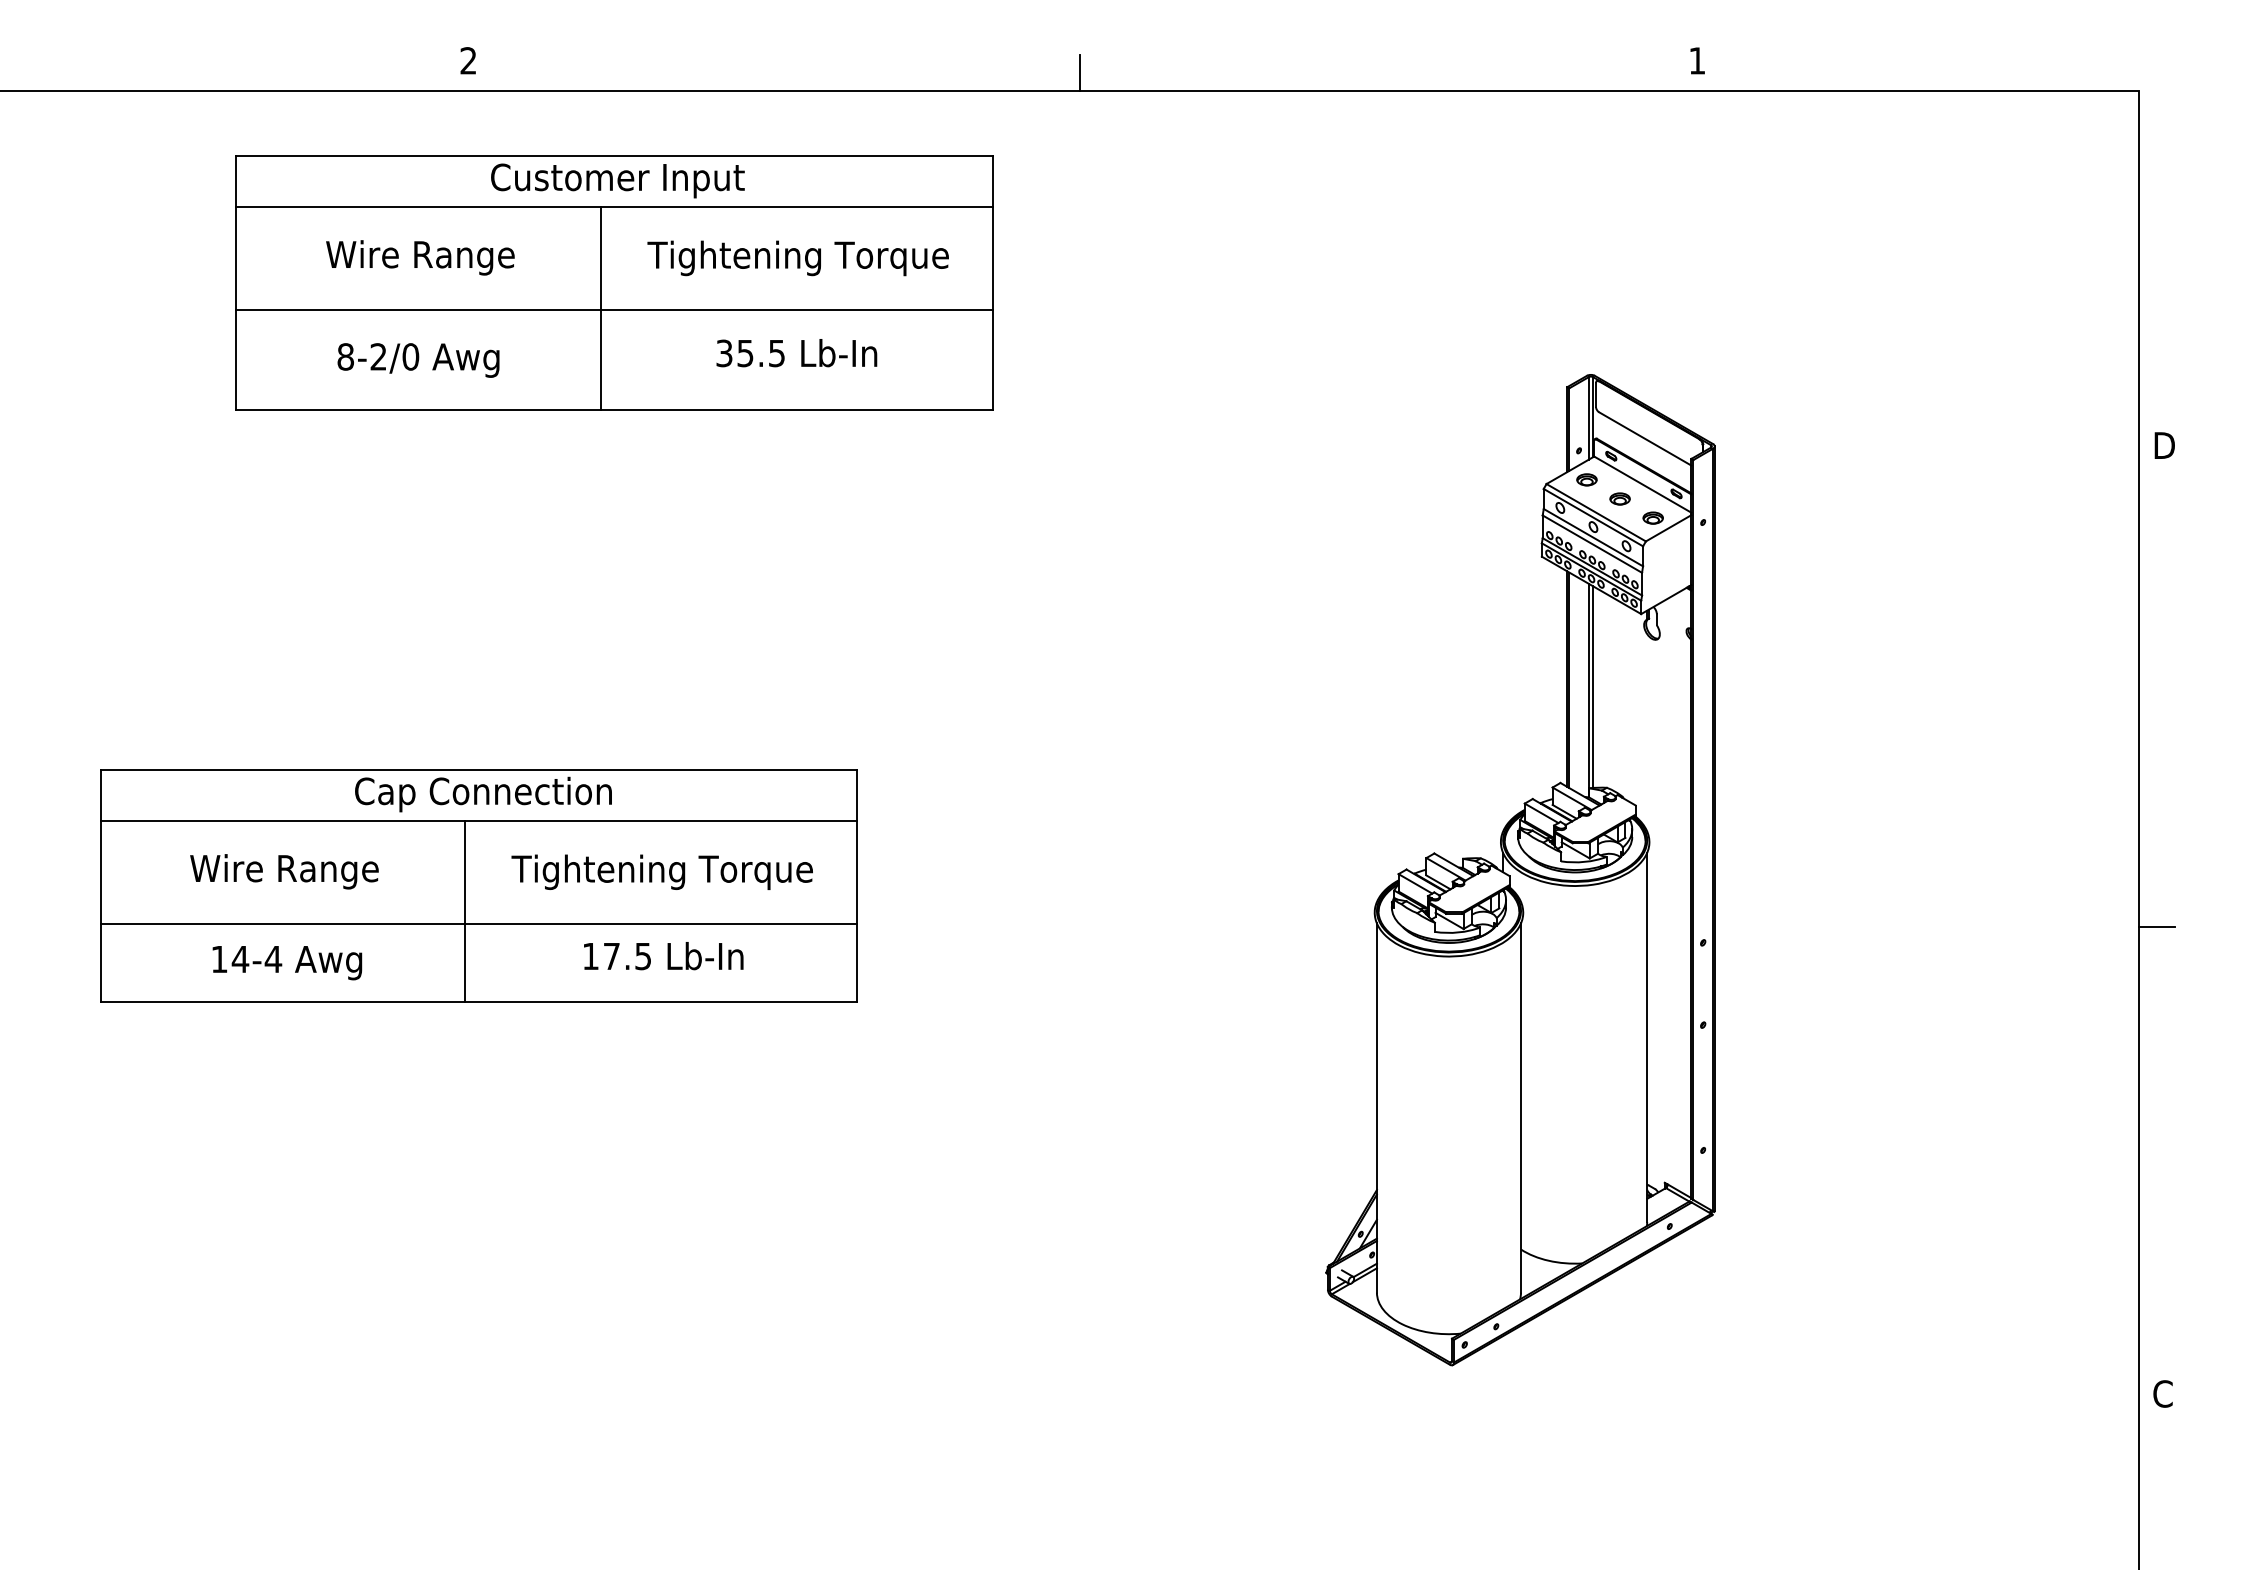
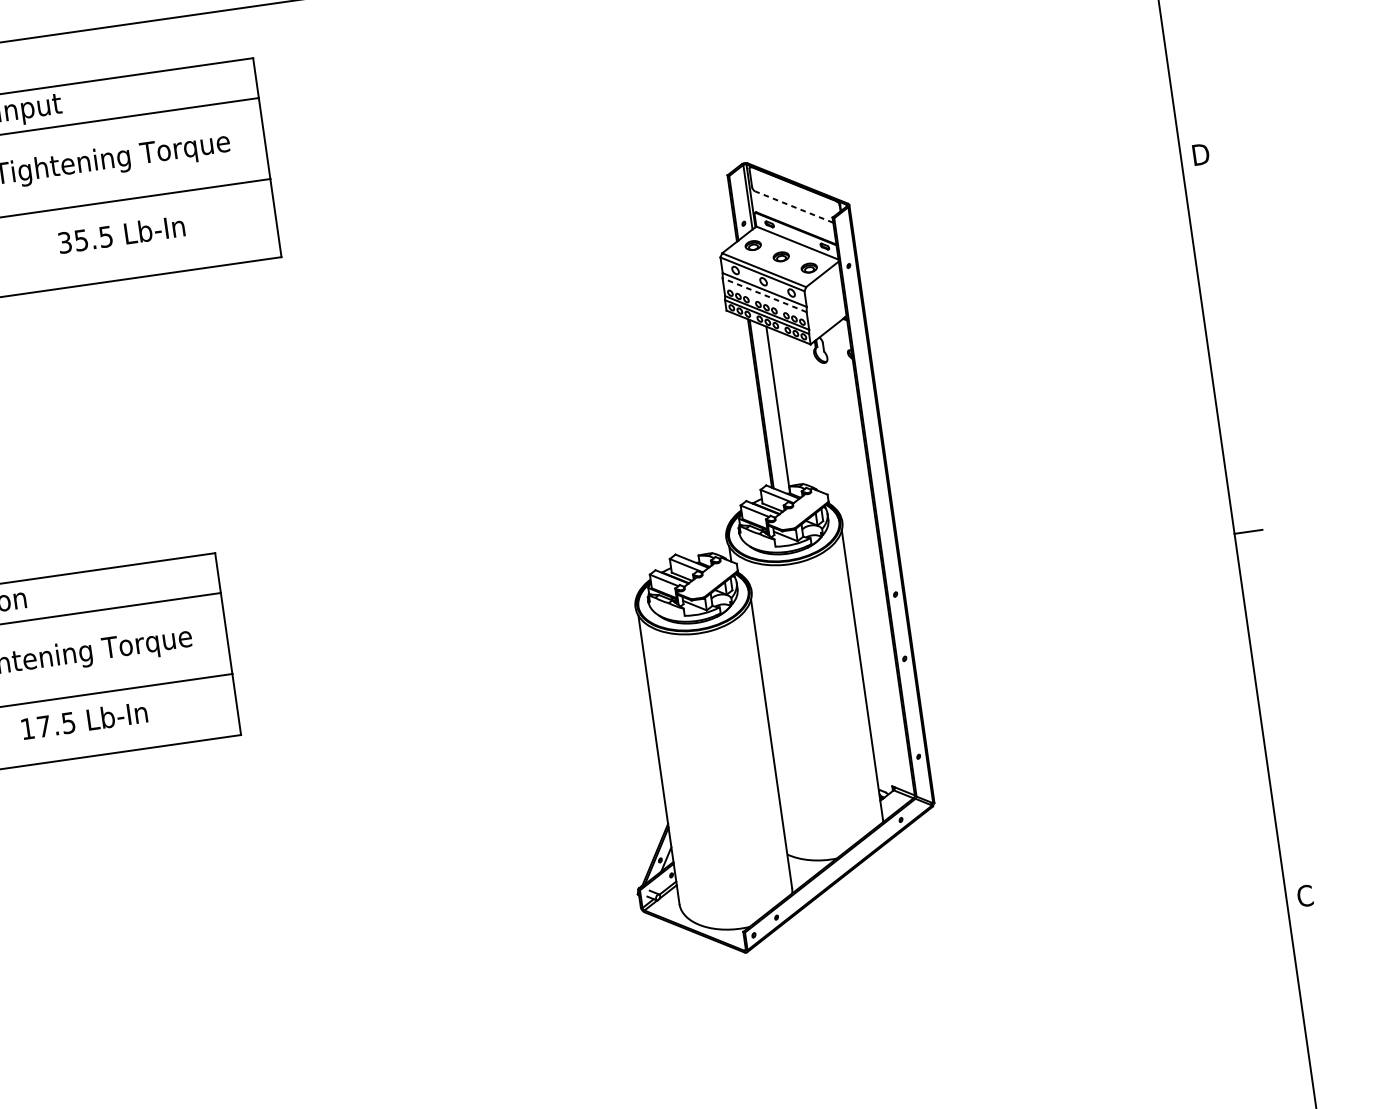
line: (1644, 438) -> (793, 206), solid -> dashed
line: (1591, 543) -> (763, 294), solid -> dashed
line: (1592, 686) -> (780, 406), removed

